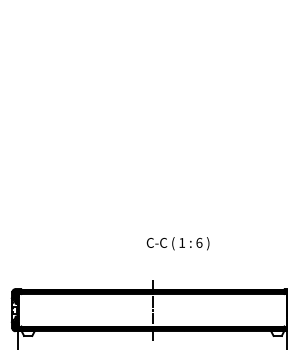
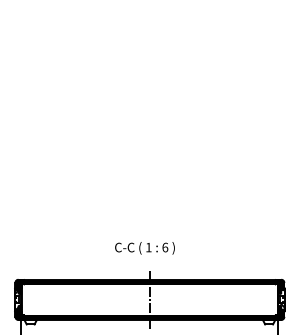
text: (177, 243) -> (144, 248), moved

